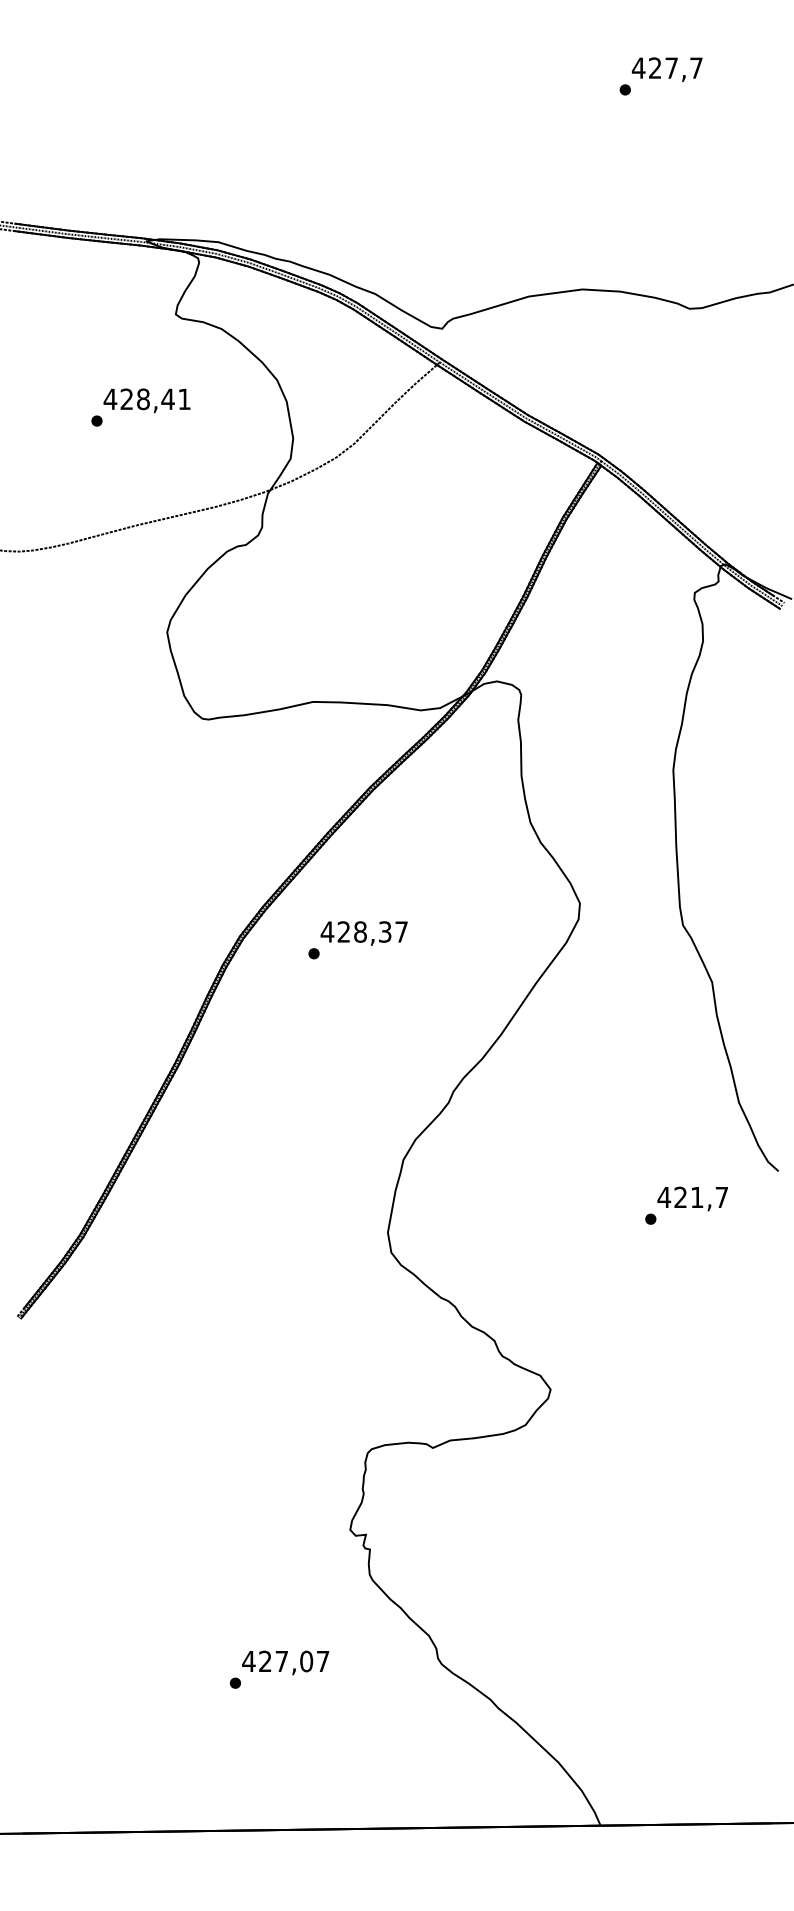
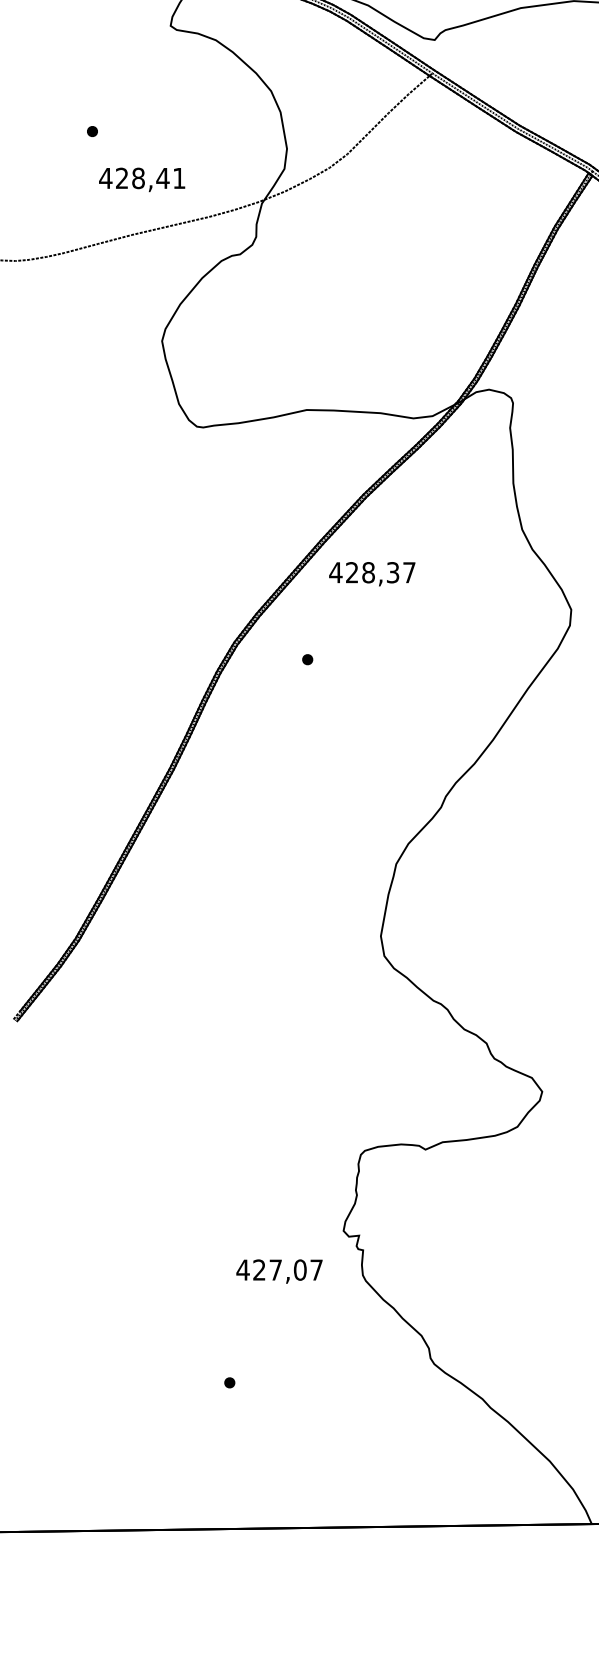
text: (146, 400) -> (141, 179), moved
text: (363, 933) -> (371, 574), moved
text: (285, 1662) -> (279, 1271), moved

